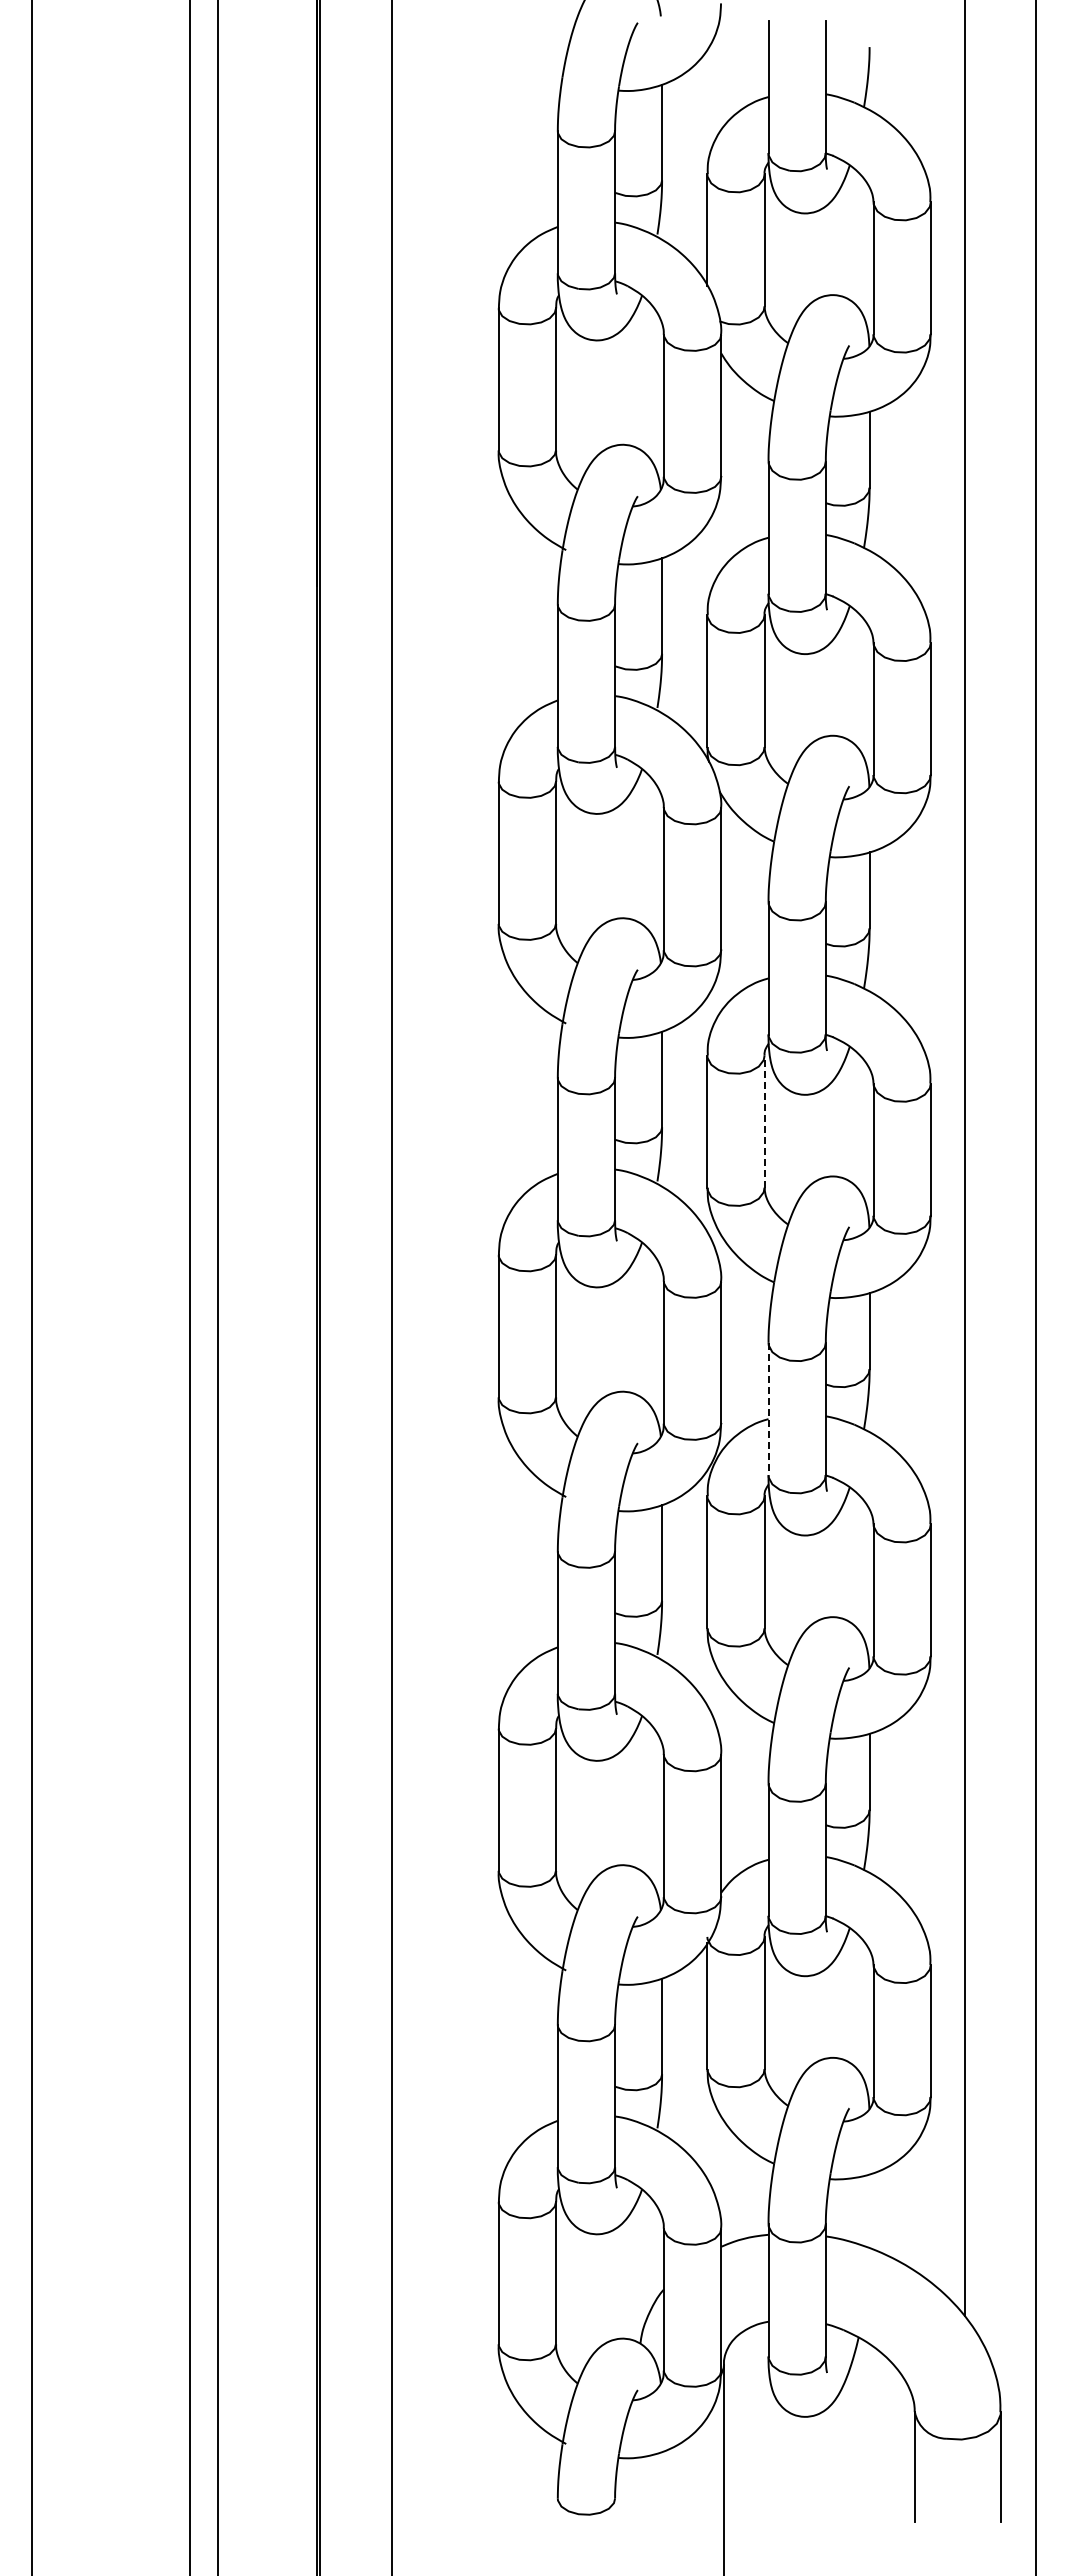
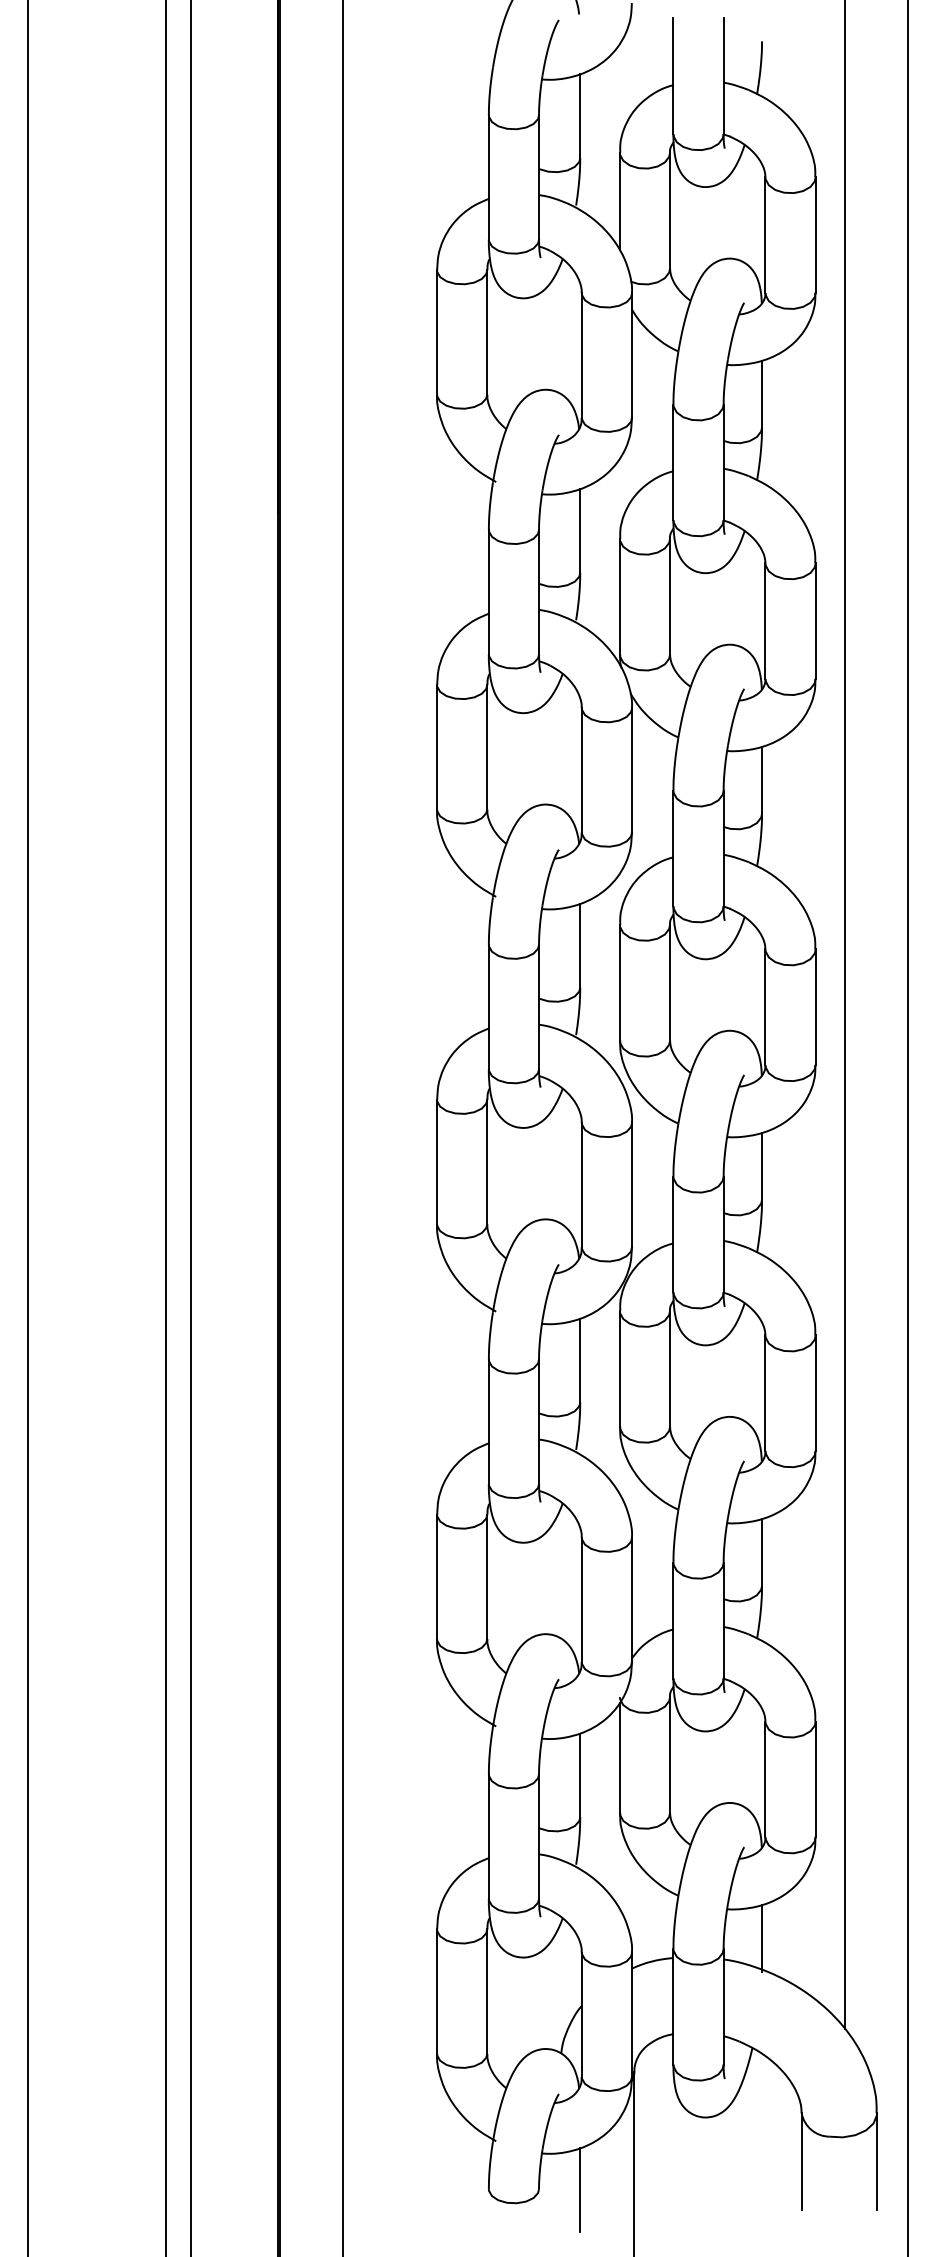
line: (764, 1121) -> (669, 982), dashed -> solid
line: (768, 1409) -> (673, 1234), dashed -> solid
line: (869, 2212) -> (761, 1938), added
line: (662, 2499) -> (580, 2189), added

